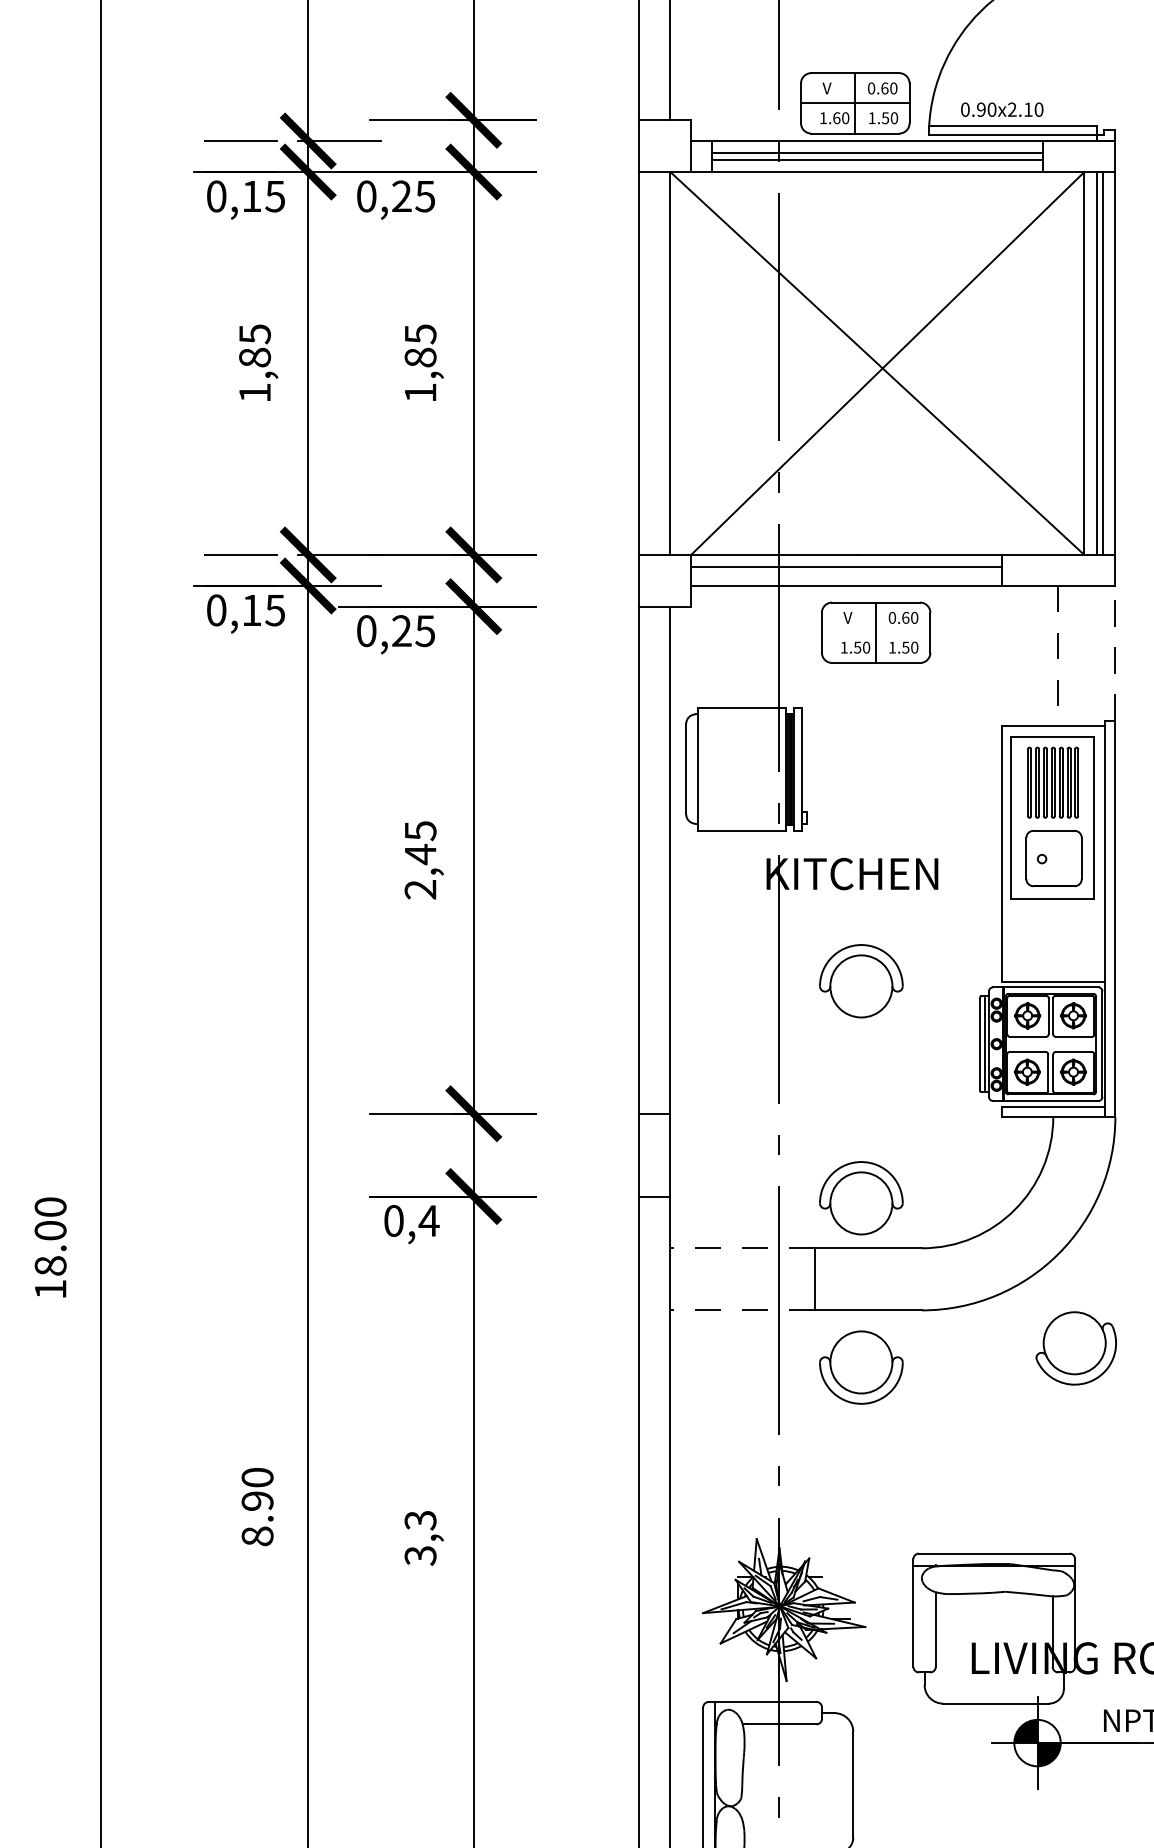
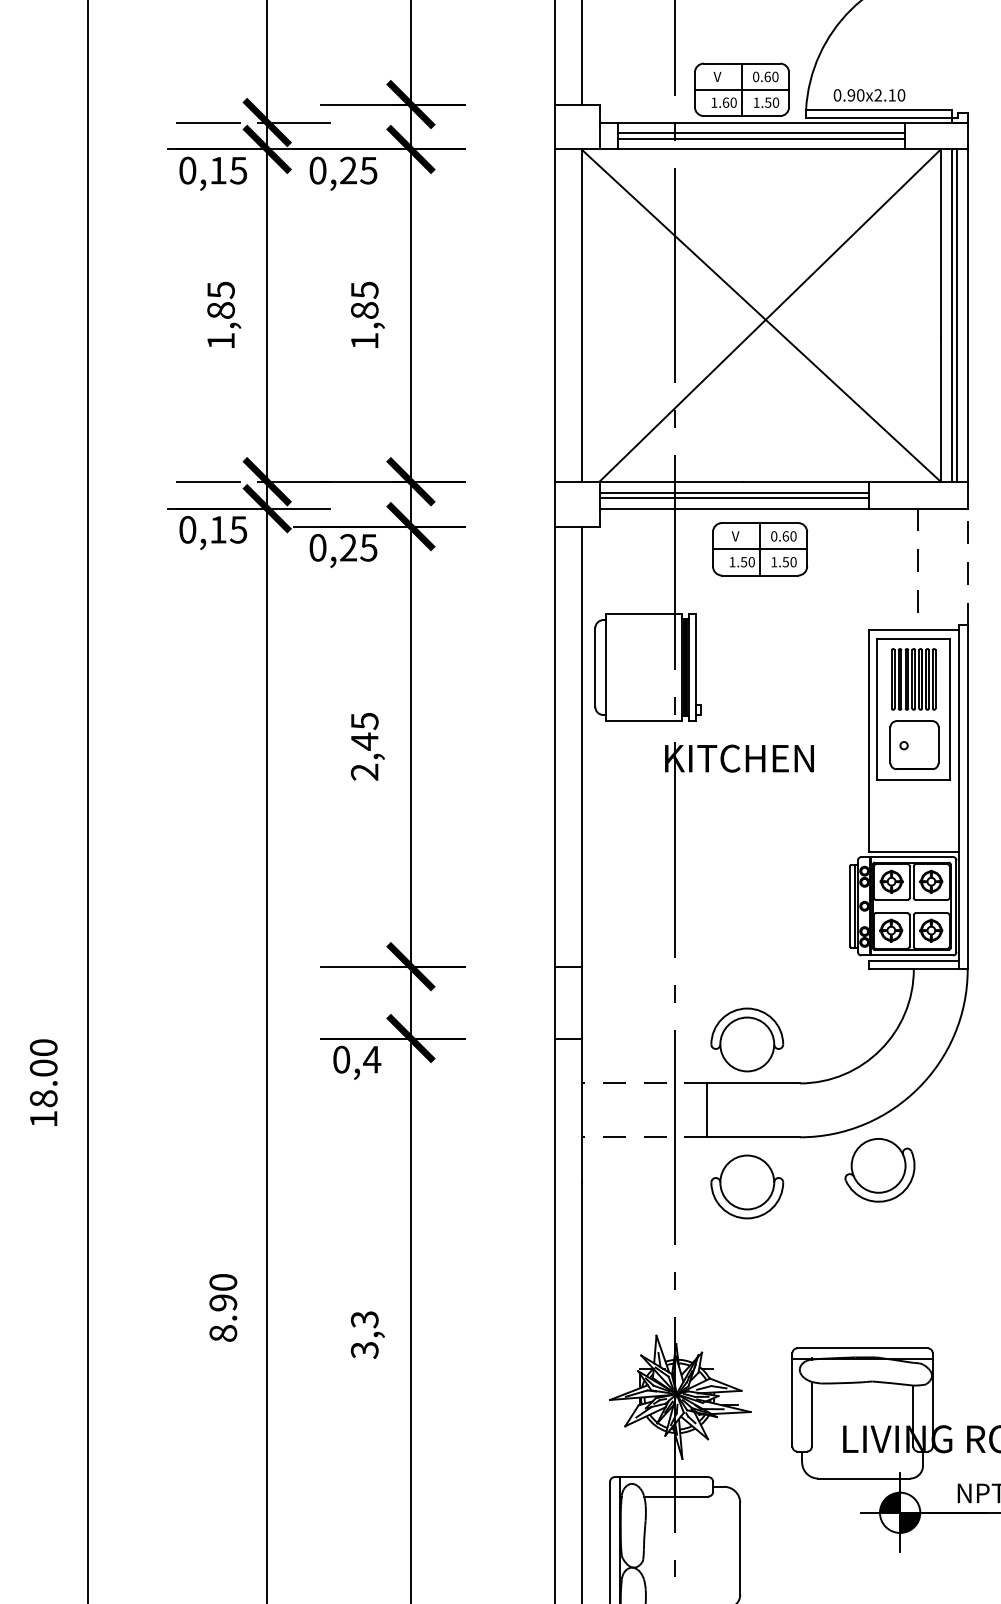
line: (846, 573) -> (734, 497), added
line: (875, 632) -> (759, 549), added
part: (861, 981) -> (747, 851), removed
part: (1075, 1348) -> (879, 1170), moved

